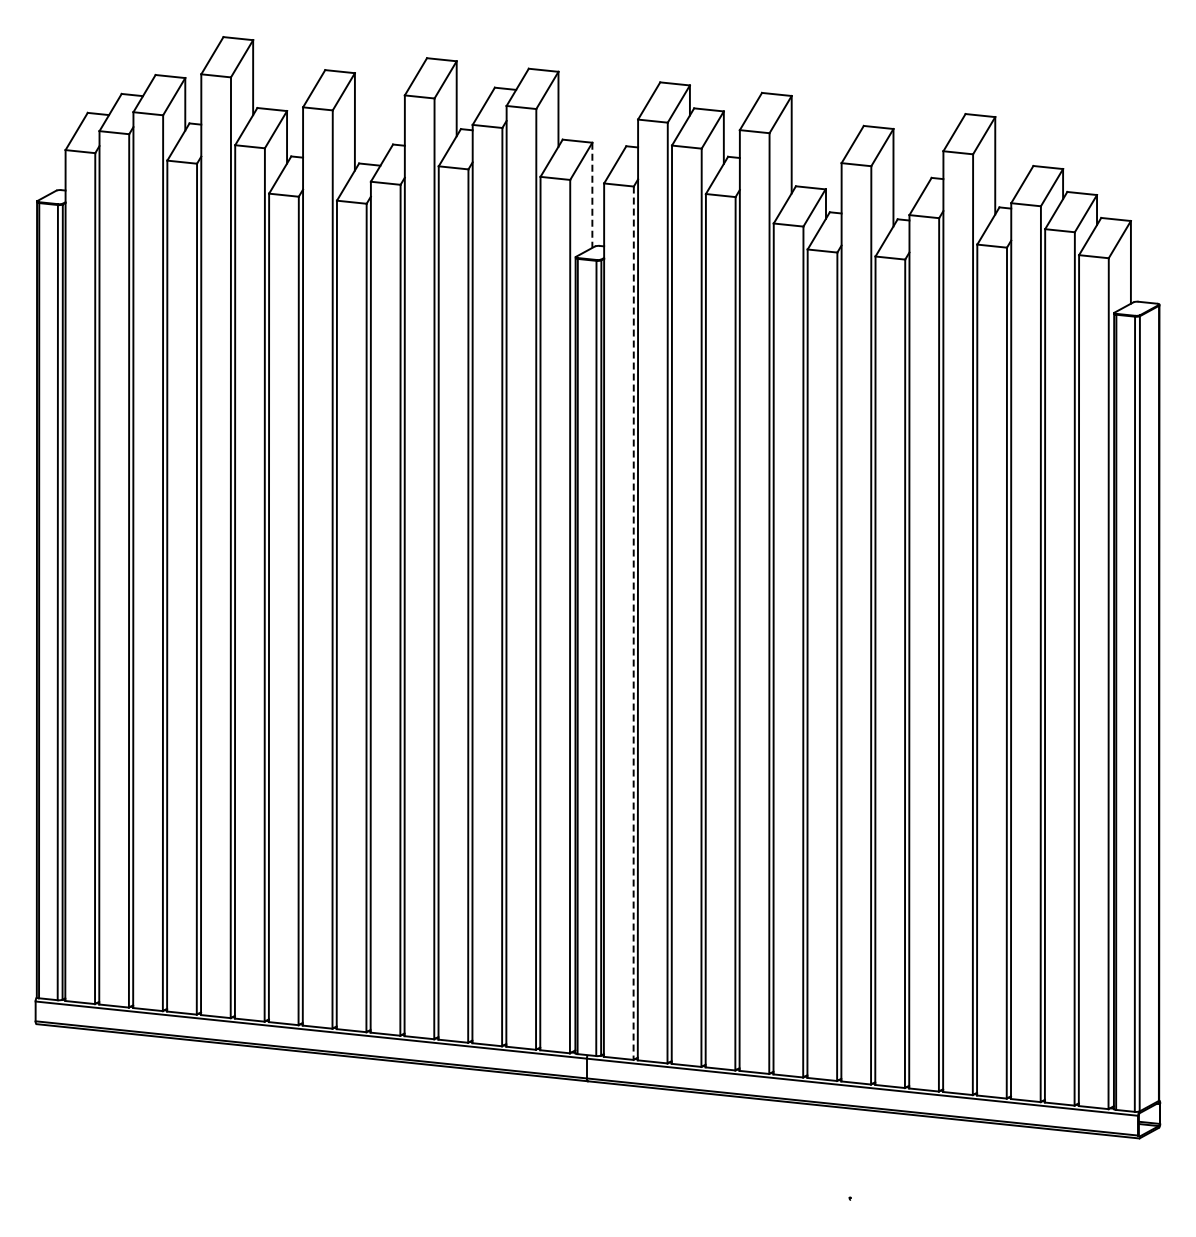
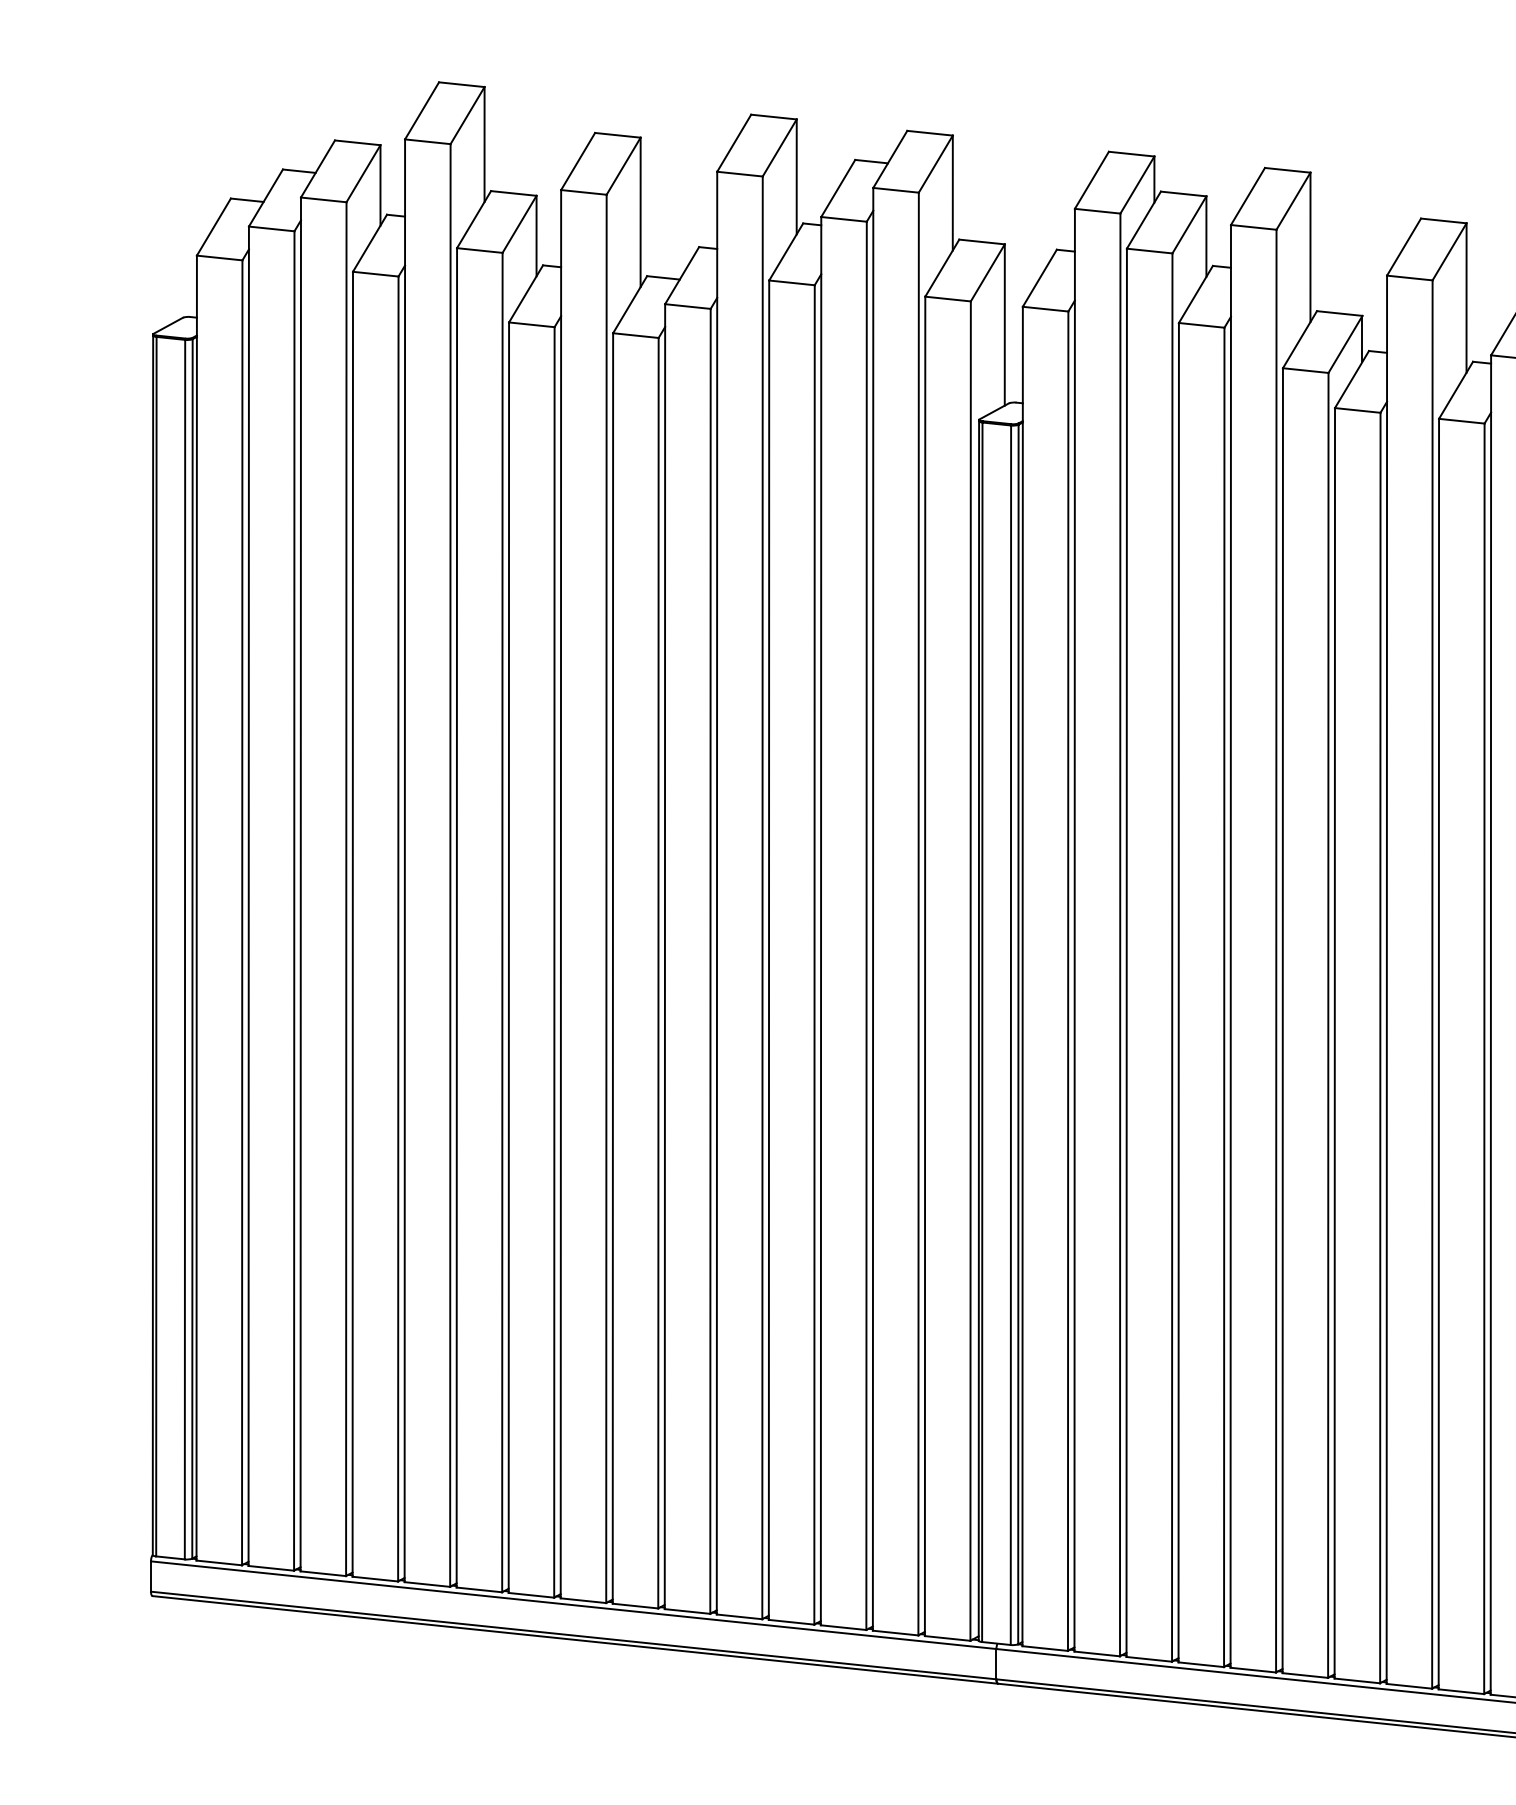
line: (592, 195) -> (1004, 325), dashed -> solid
line: (633, 623) -> (1067, 981), dashed -> solid

